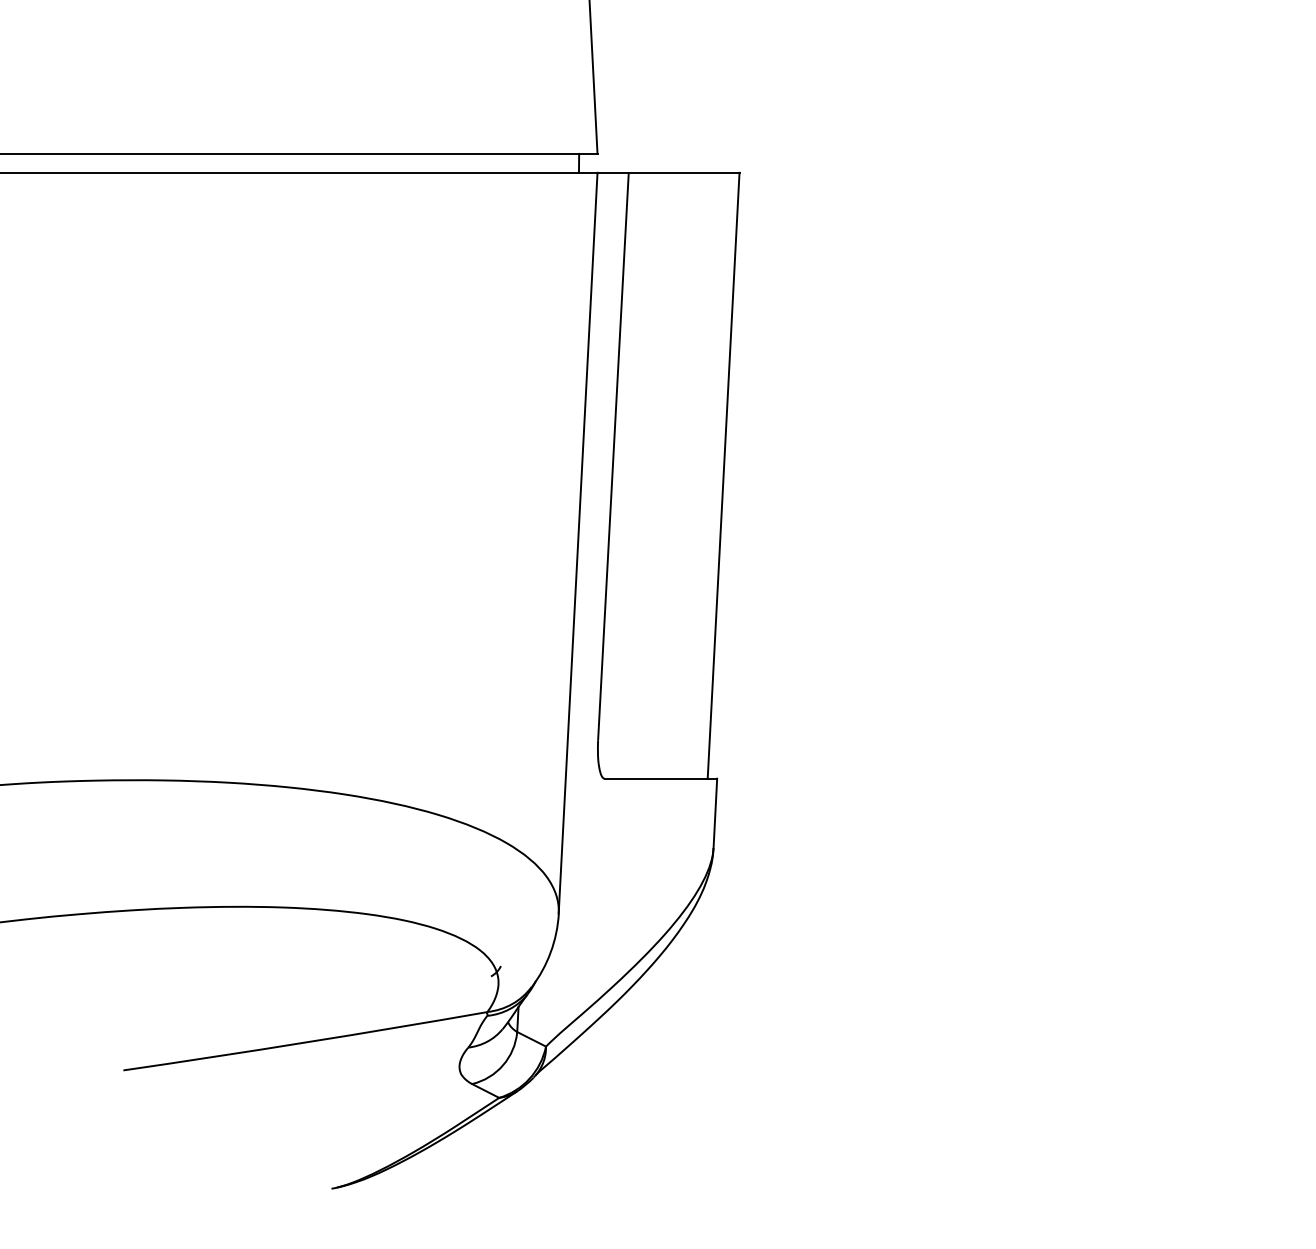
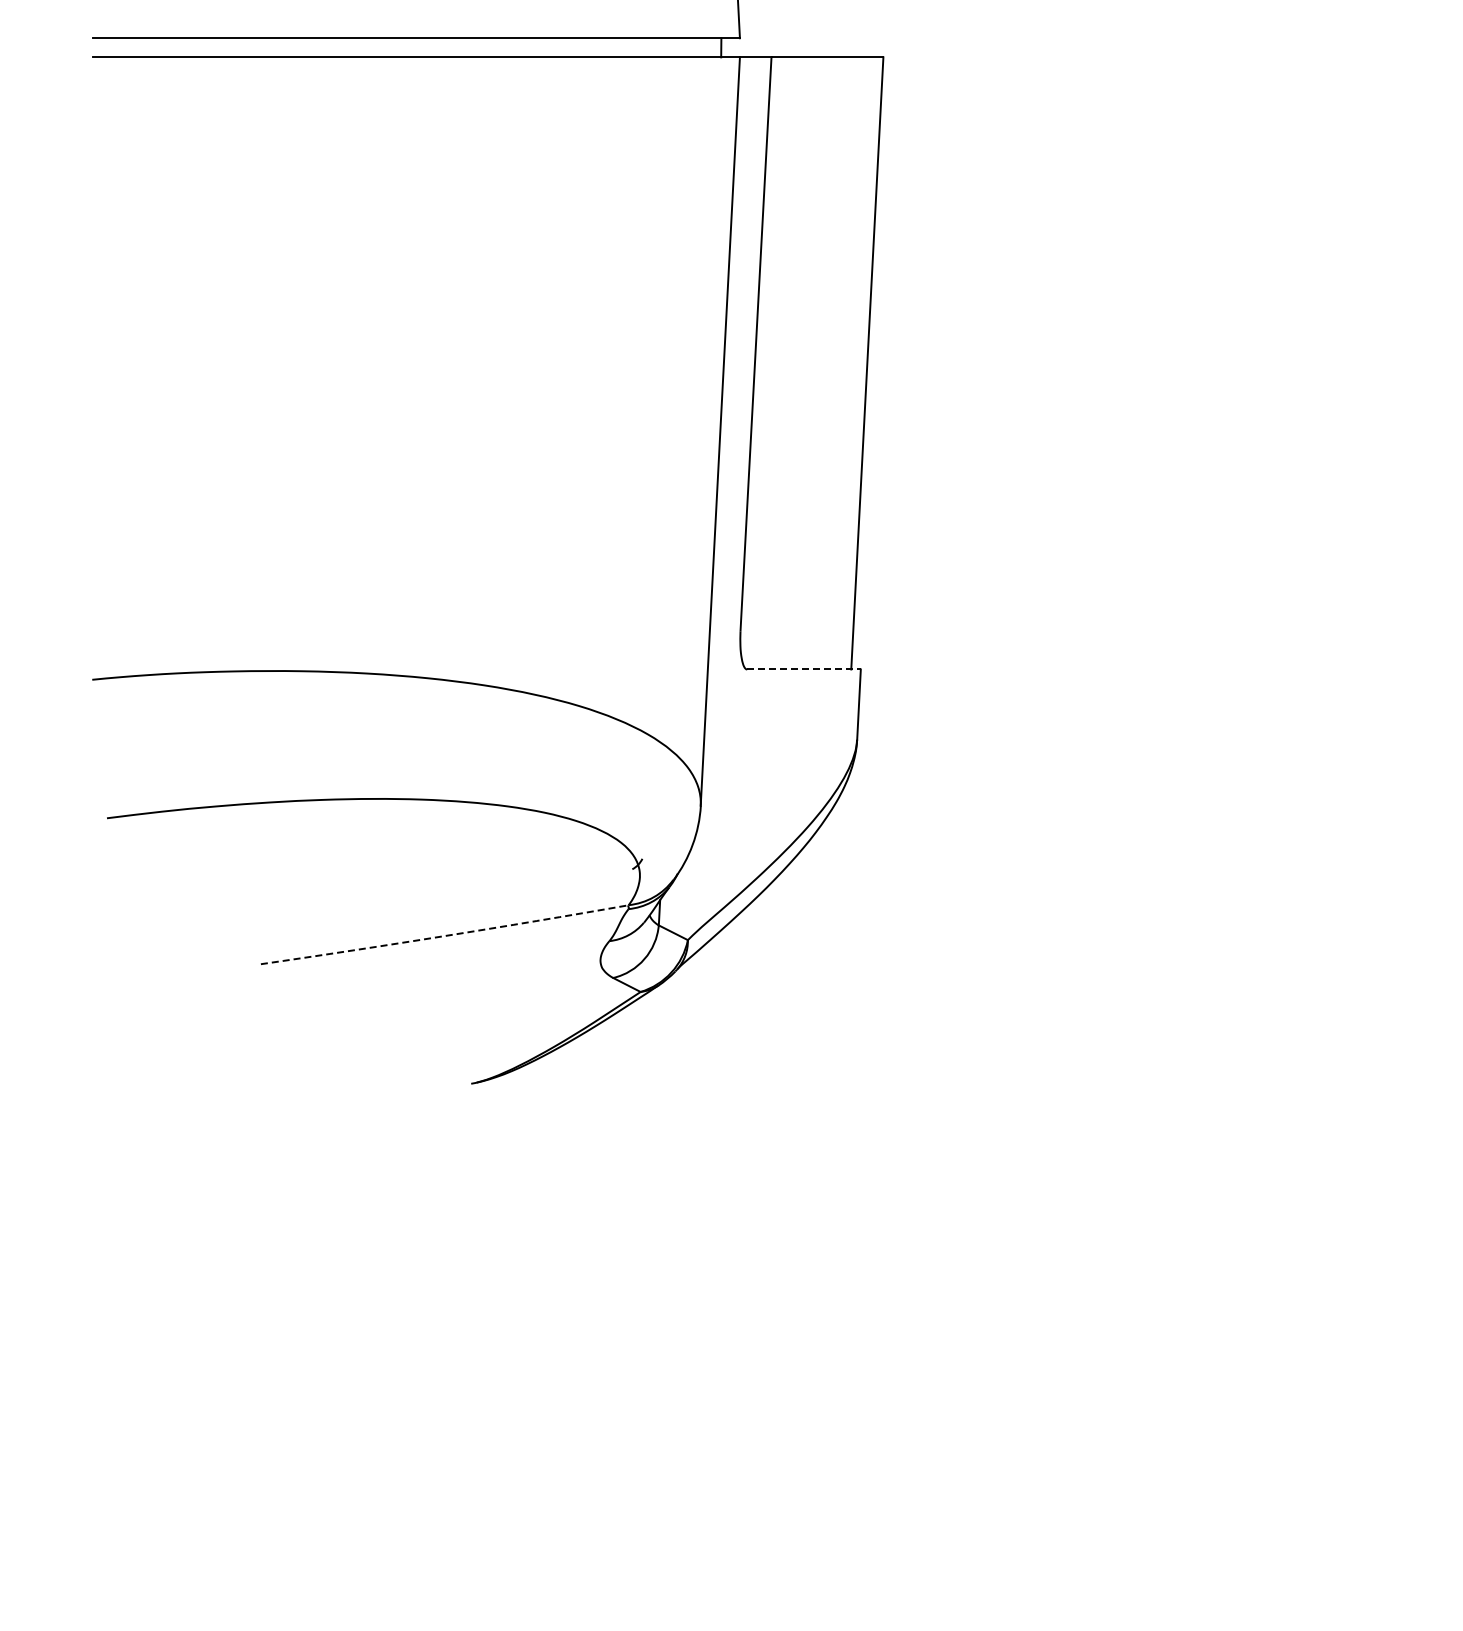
line: (661, 778) -> (804, 669), solid -> dashed
arc: (306, 1042) -> (445, 936), solid -> dashed

